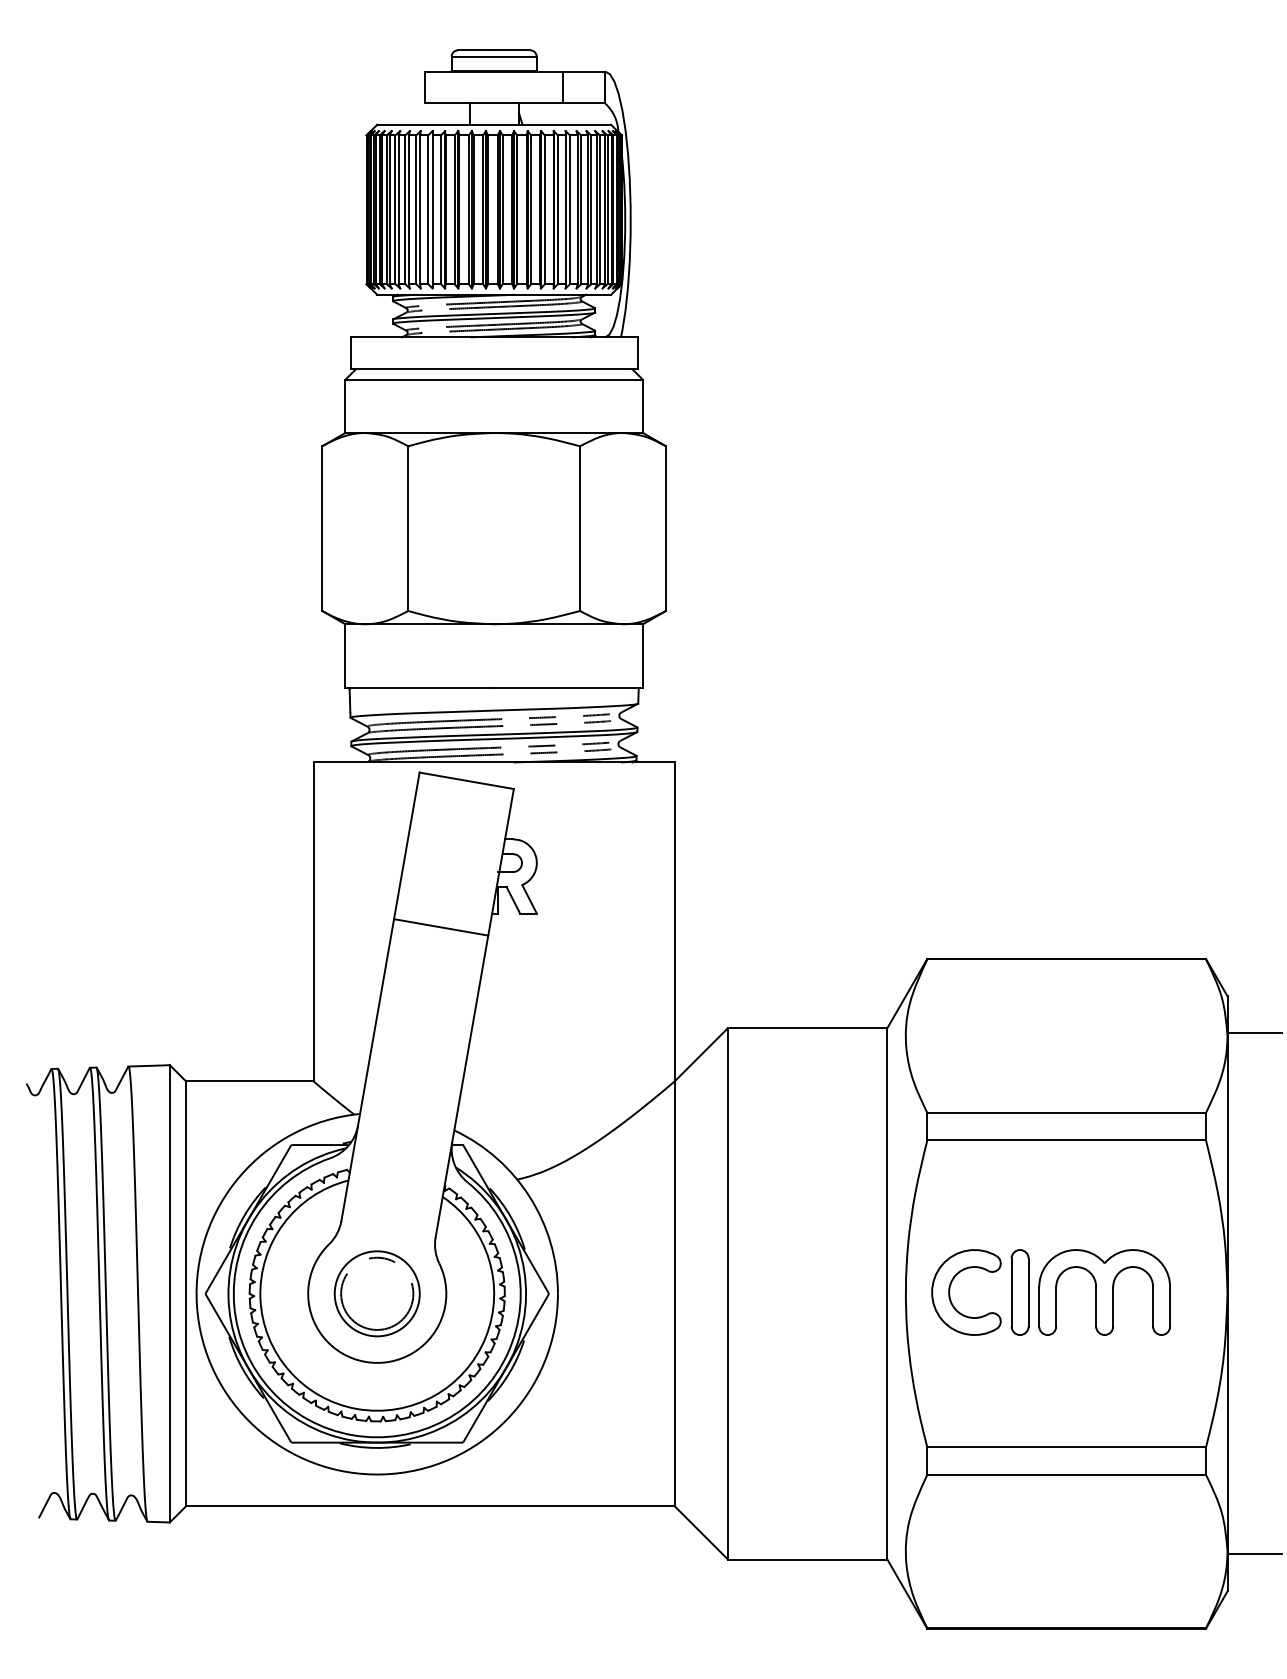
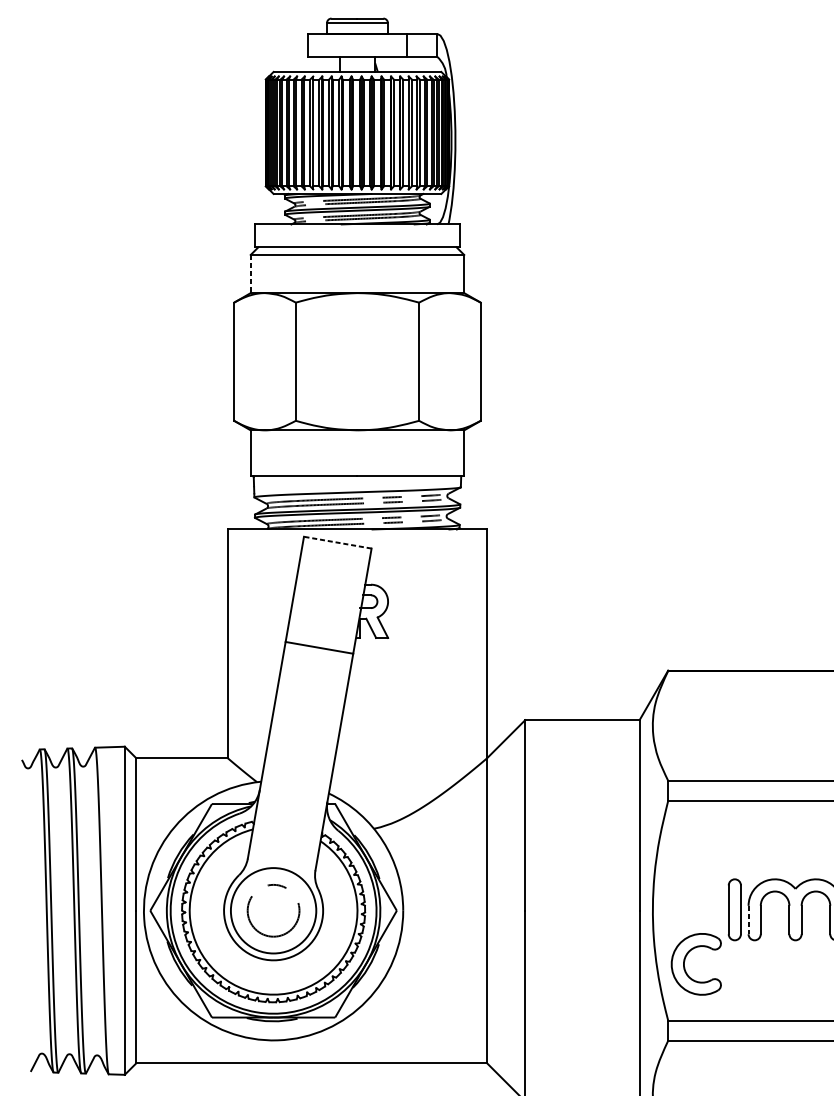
line: (345, 406) -> (250, 274), solid -> dashed
line: (466, 780) -> (337, 542), solid -> dashed
part: (950, 1292) -> (684, 964), moved
circle: (376, 1293) -> (273, 910), size x1.4
line: (1039, 1306) -> (748, 919), solid -> dashed

